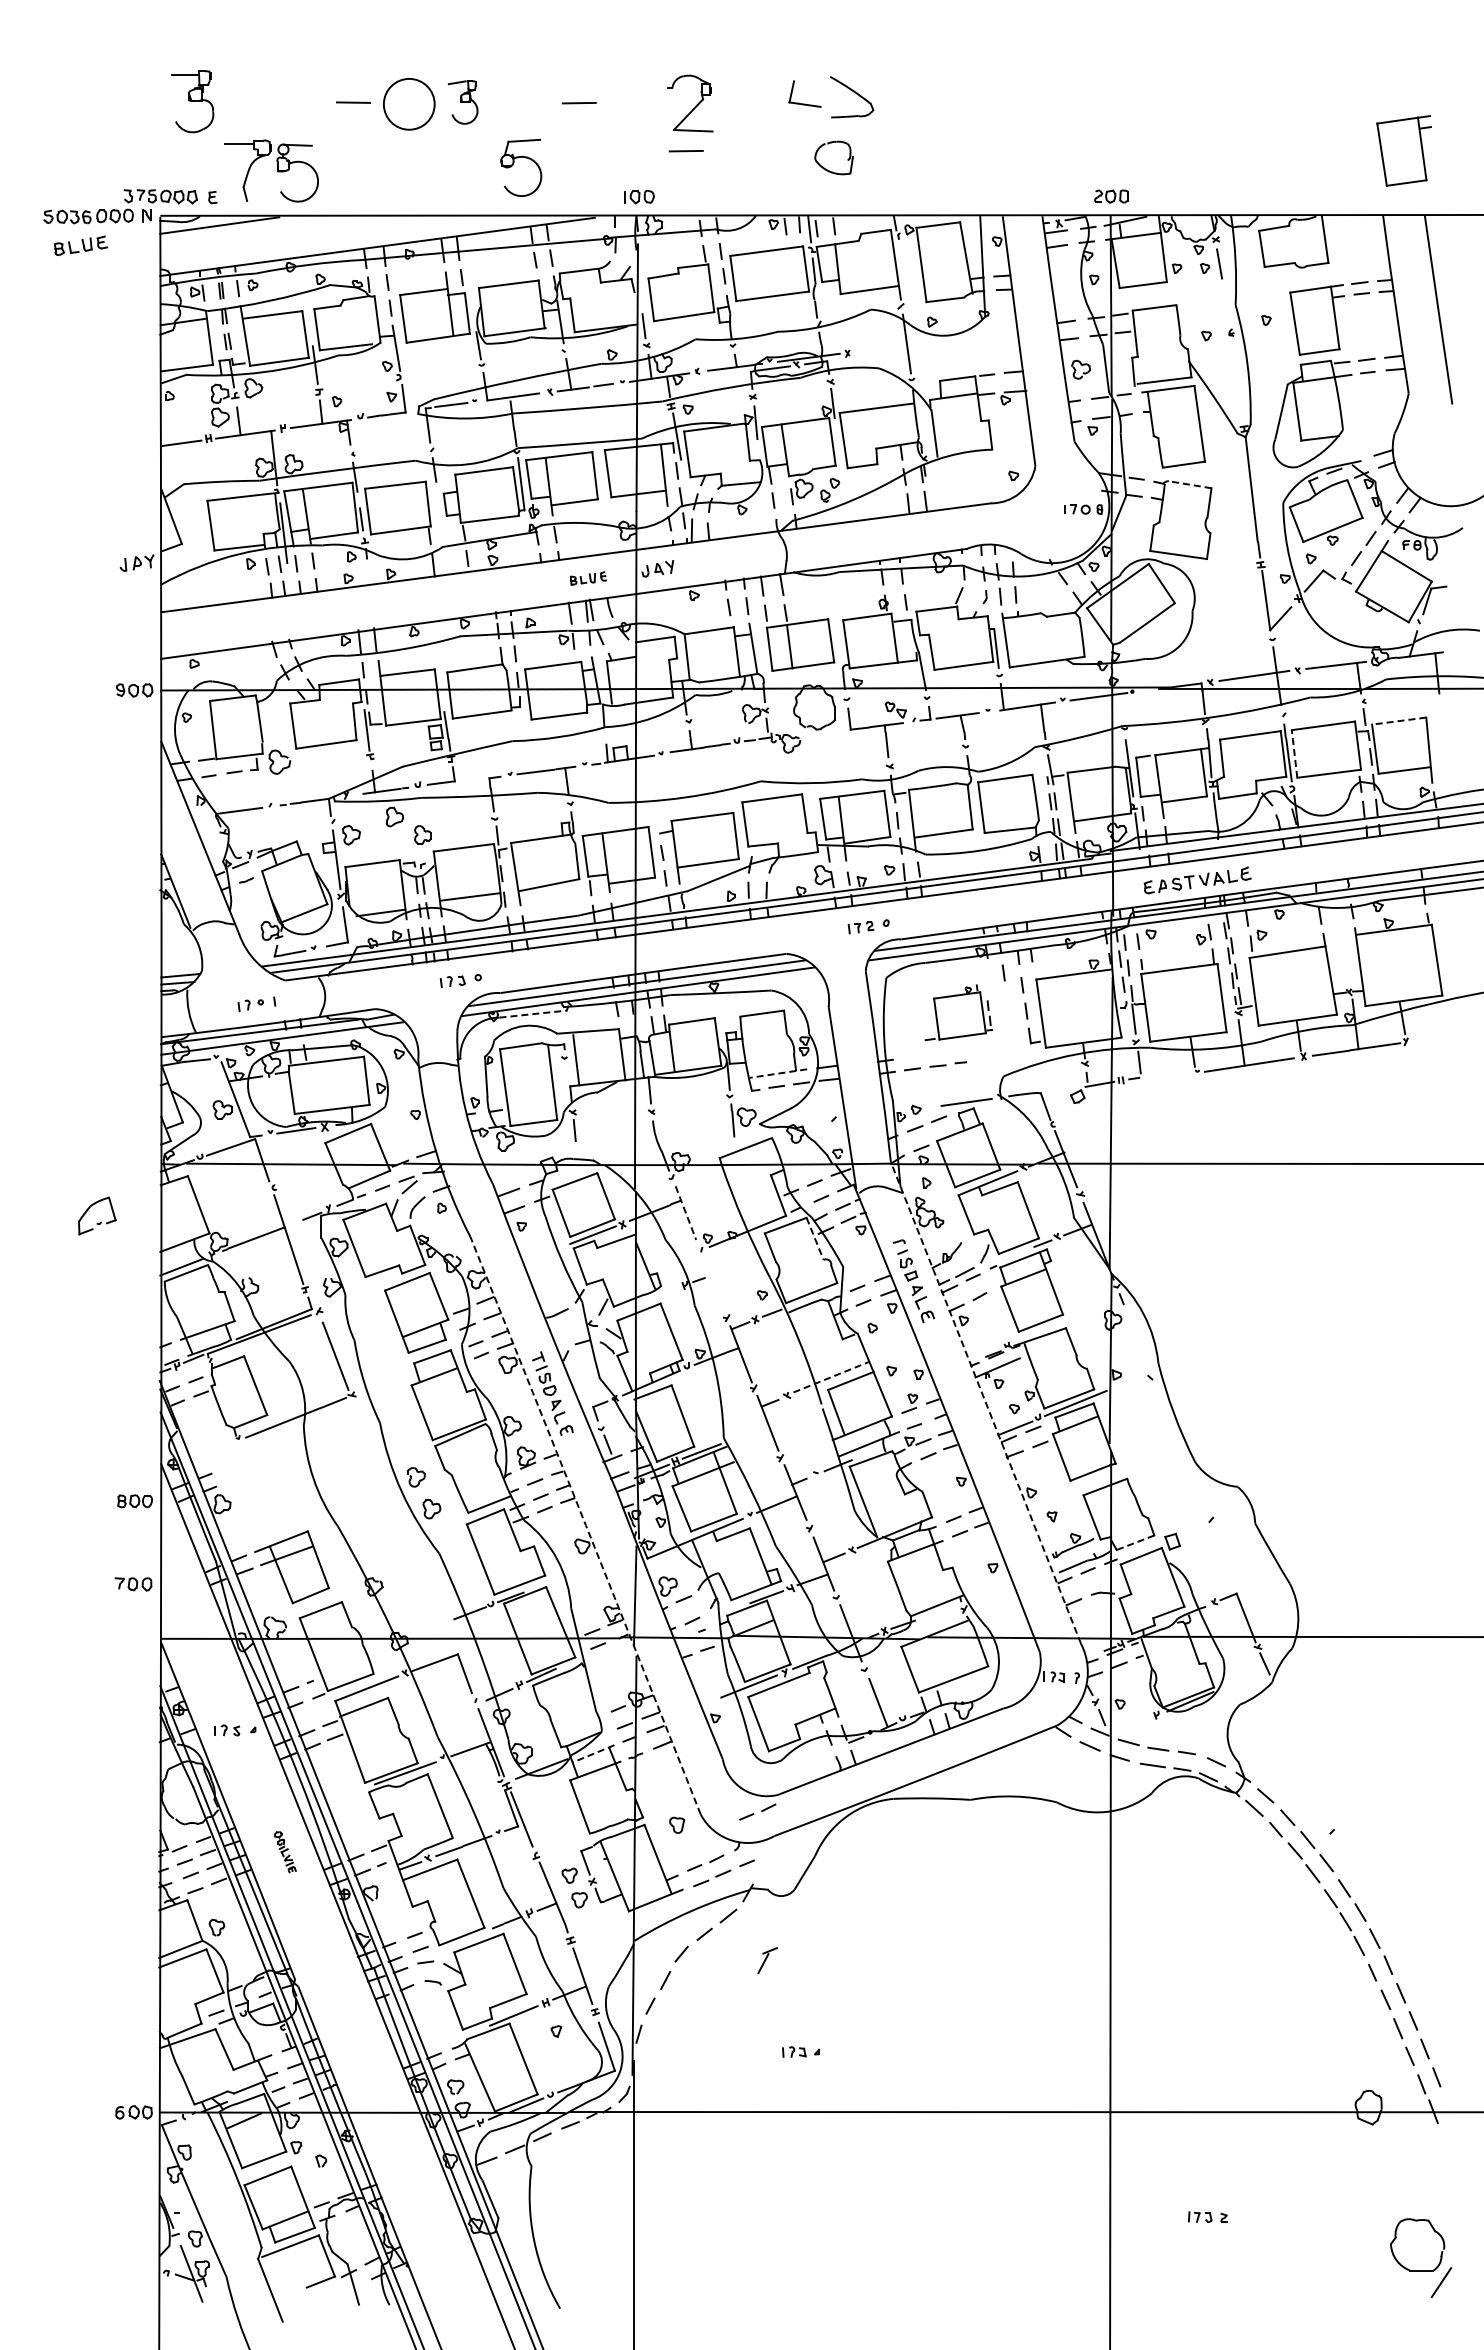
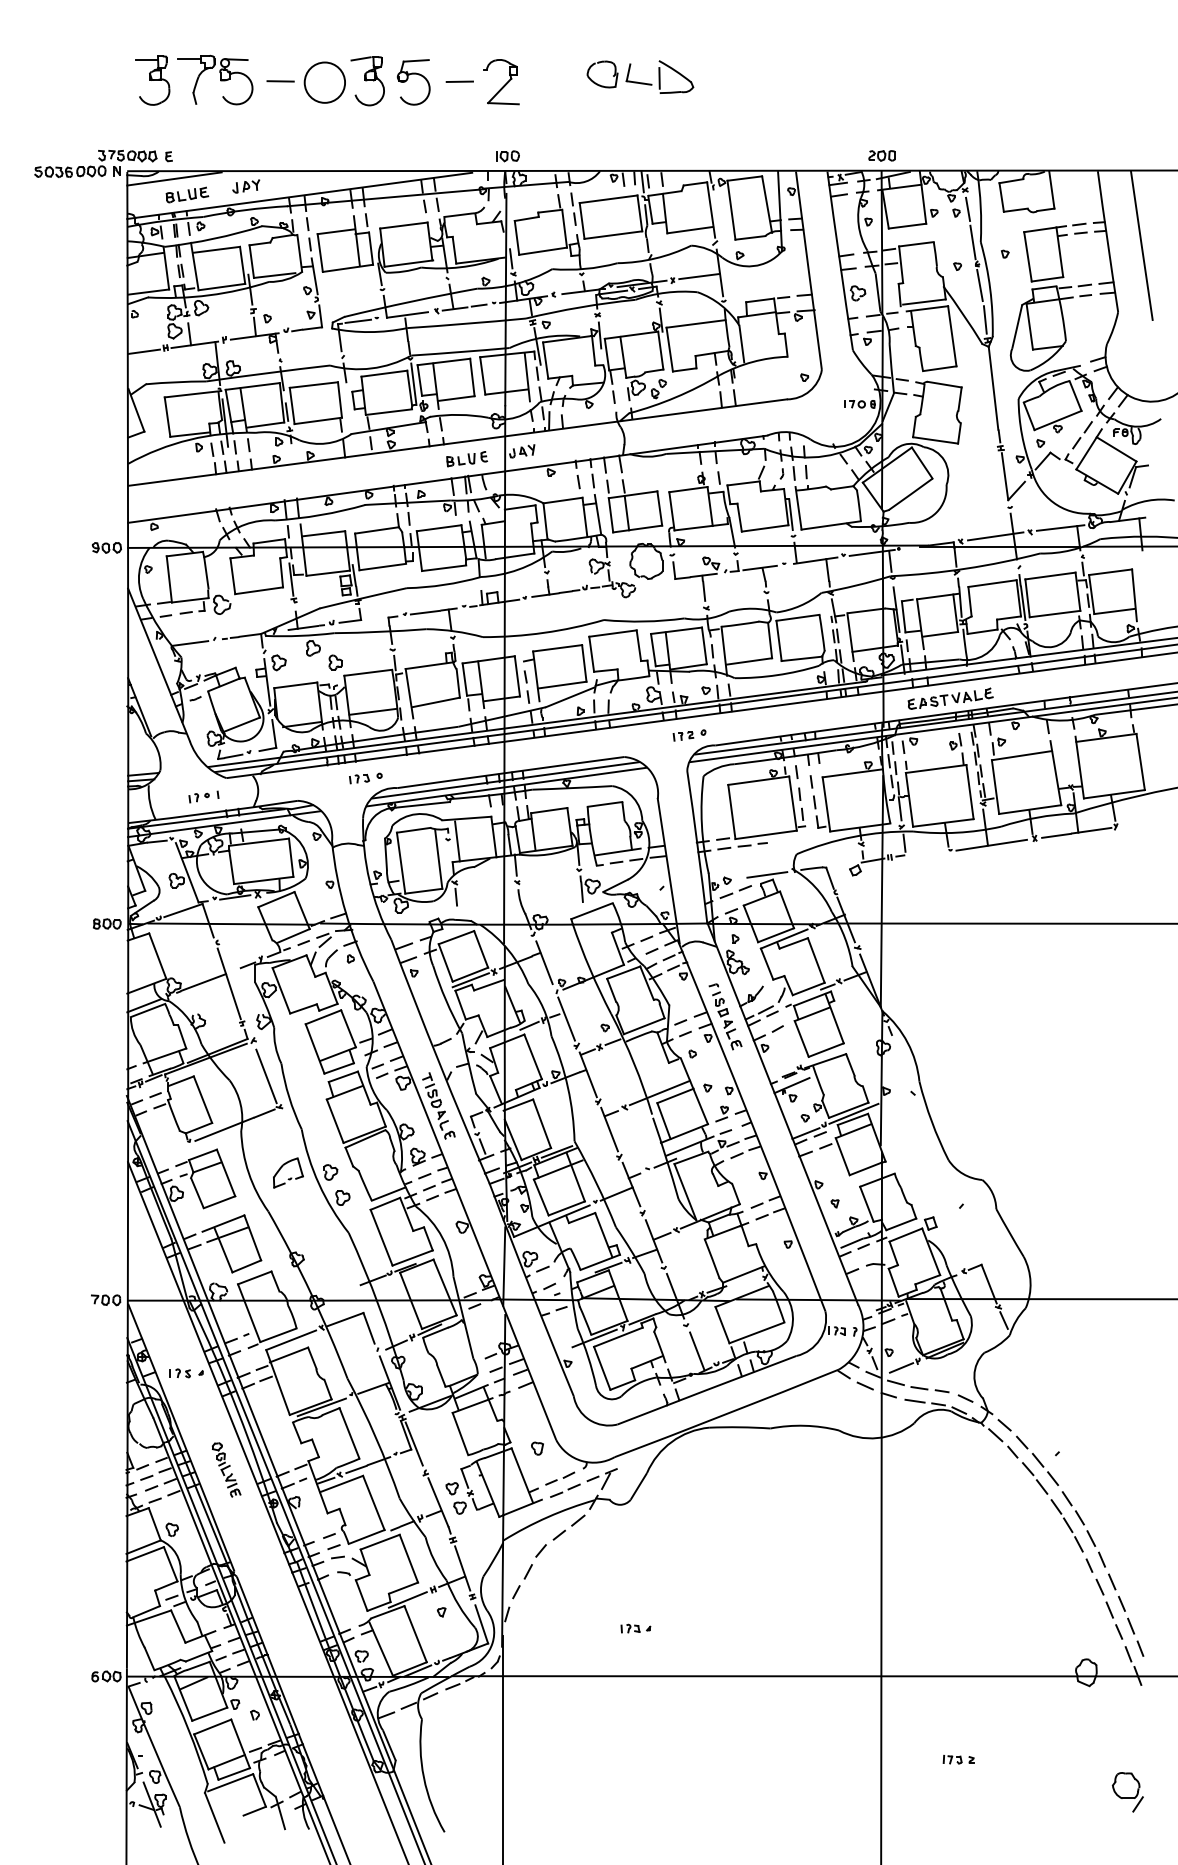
line: (830, 98) -> (659, 78), added
part: (462, 102) -> (367, 81), size x1.43
part: (690, 103) -> (501, 82), moved
part: (1403, 150) -> (1114, 119), removed
line: (685, 151) -> (544, 120), removed
part: (514, 163) -> (408, 78), moved
part: (826, 168) -> (596, 82), moved
part: (271, 170) -> (215, 79), moved
part: (81, 245) -> (187, 194), moved
line: (1225, 305) -> (972, 242), added
line: (880, 348) -> (698, 276), added
line: (1234, 359) -> (979, 285), added
line: (1241, 402) -> (985, 319), added
line: (1190, 484) -> (944, 384), dashed -> solid
part: (136, 562) -> (245, 186), moved
part: (588, 578) -> (467, 459), size x1.43
line: (1121, 707) -> (890, 561), added
line: (1398, 721) -> (1110, 572), dashed -> solid
line: (1294, 753) -> (1027, 597), dashed -> solid
part: (958, 1012) -> (760, 803), size x1.67
line: (533, 1014) -> (423, 805), dashed -> solid
line: (778, 1073) -> (617, 851), dashed -> solid
line: (685, 1213) -> (544, 963), dashed -> solid
part: (100, 1221) -> (290, 1177), moved
line: (815, 1238) -> (647, 982), dashed -> solid
line: (713, 1283) -> (566, 1018), added
line: (666, 1292) -> (529, 1025), added
line: (831, 1377) -> (660, 1093), dashed -> solid
line: (985, 1403) -> (782, 1113), dashed -> solid
part: (259, 1485) -> (206, 1178), added
part: (134, 1501) -> (106, 924), moved
arc: (585, 1525) -> (464, 1210), dashed -> solid
line: (1135, 1542) -> (901, 1224), dashed -> solid
part: (133, 1584) -> (106, 1300), moved
line: (1135, 1723) -> (901, 1367), added
line: (593, 1753) -> (471, 1391), dashed -> solid
part: (757, 1811) -> (601, 1437), removed
part: (285, 1852) -> (226, 1470), size x1.67
part: (767, 1960) -> (609, 1478), moved
part: (1420, 2258) -> (1127, 1792), size x0.62

